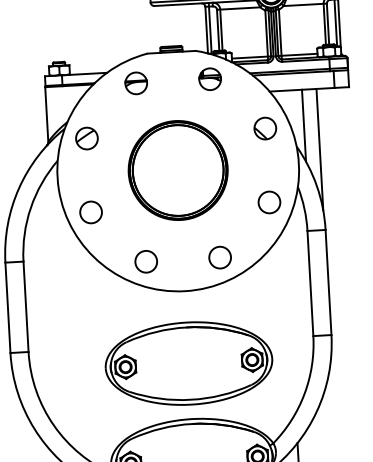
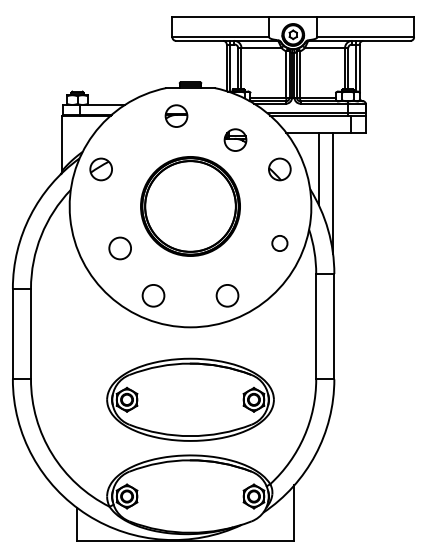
part: (210, 78) -> (235, 139), moved
part: (136, 82) -> (176, 115), moved
circle: (269, 202) -> (279, 243), size x0.7
circle: (90, 212) -> (119, 248), moved

